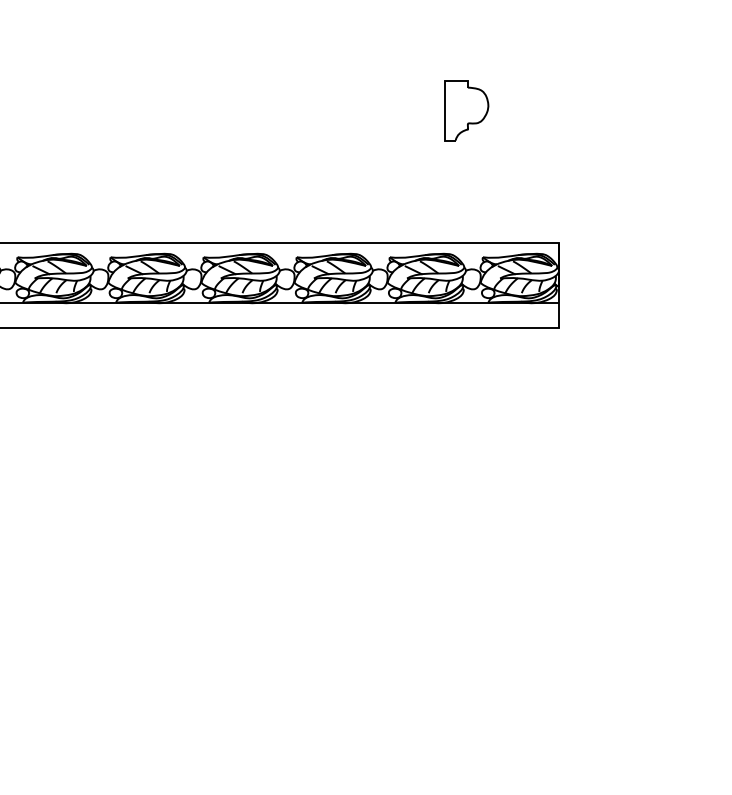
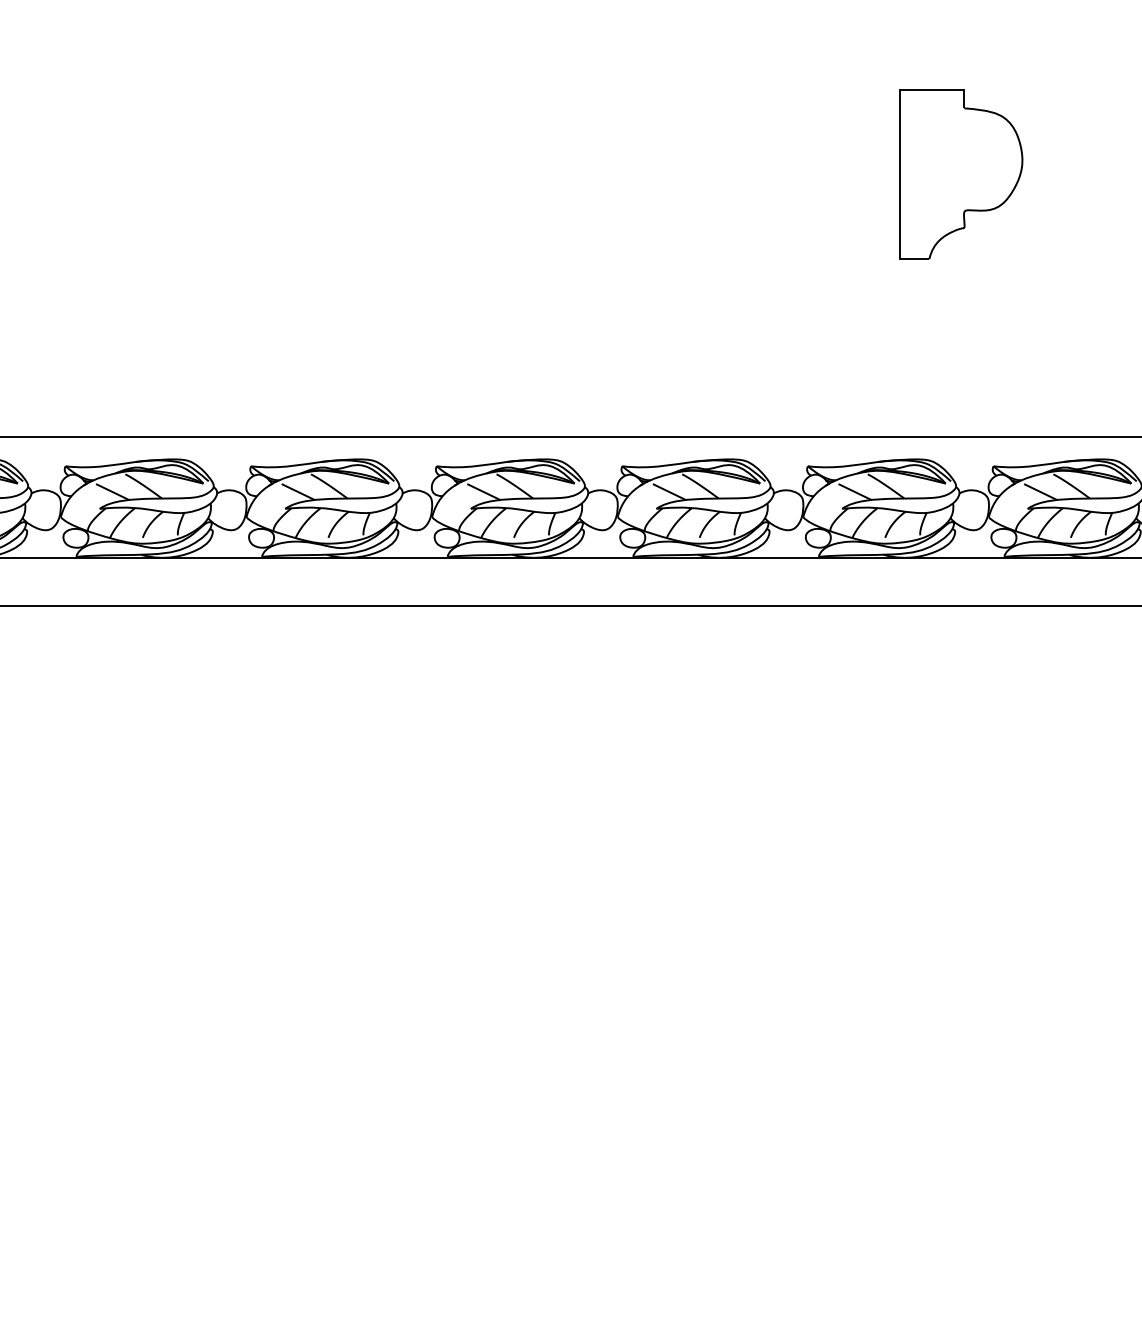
part: (466, 110) -> (960, 173), size x1.43

